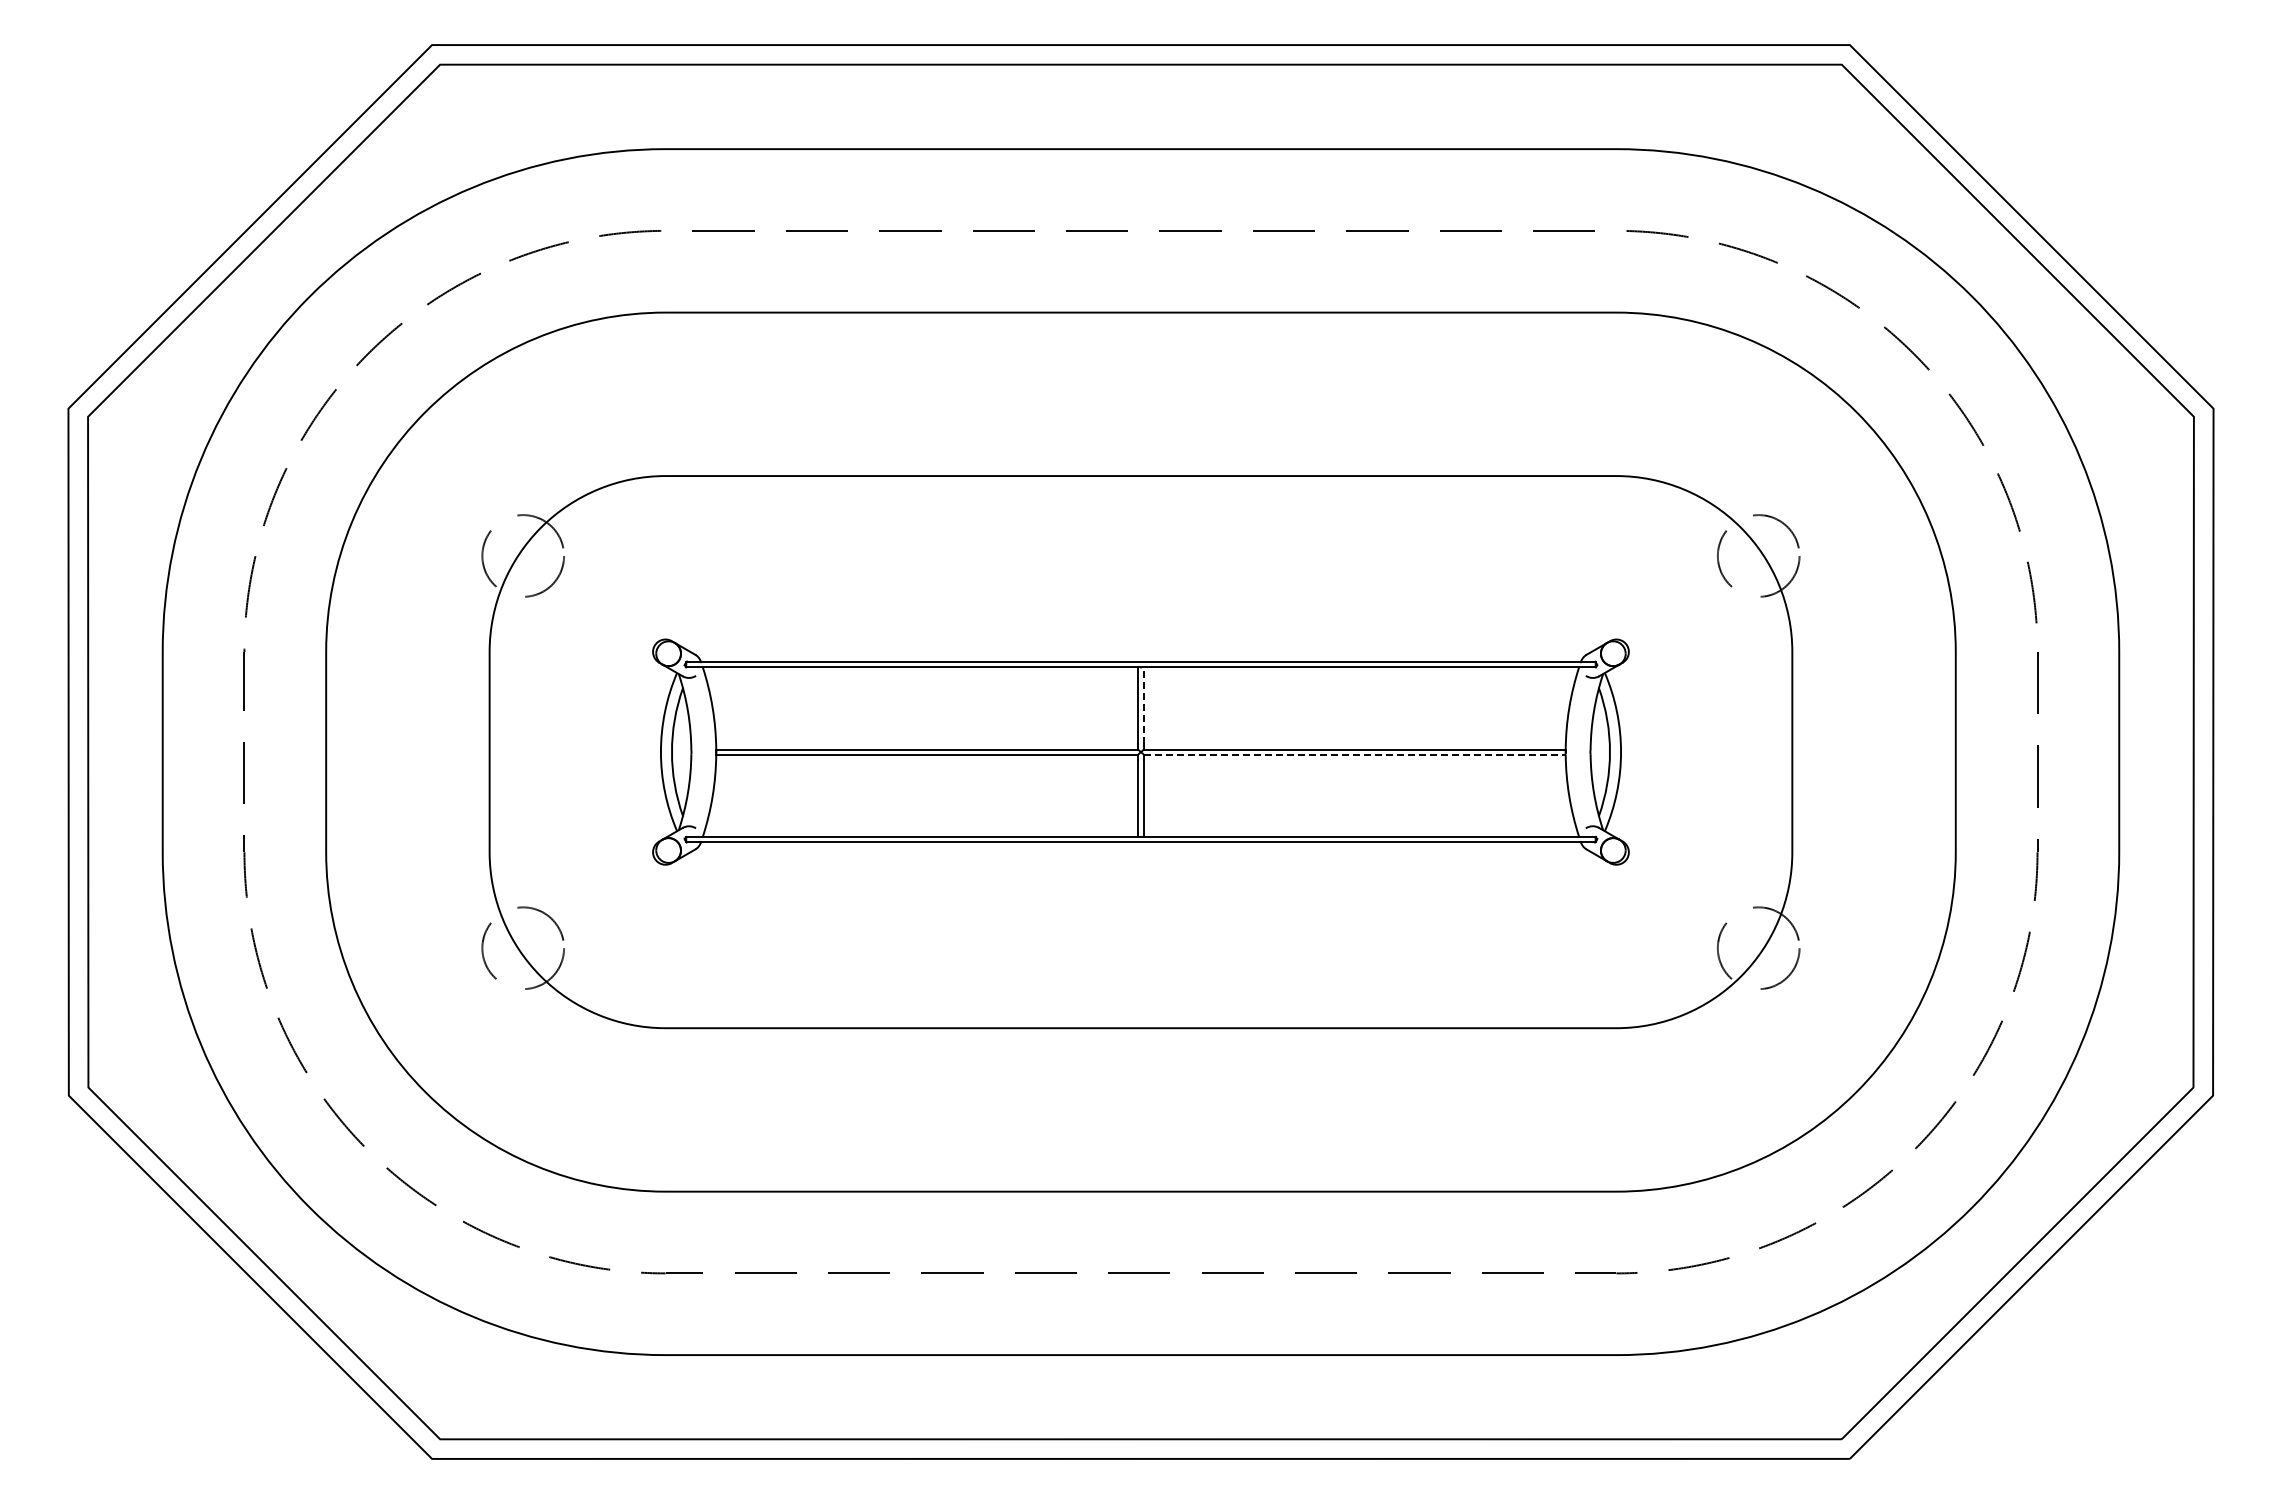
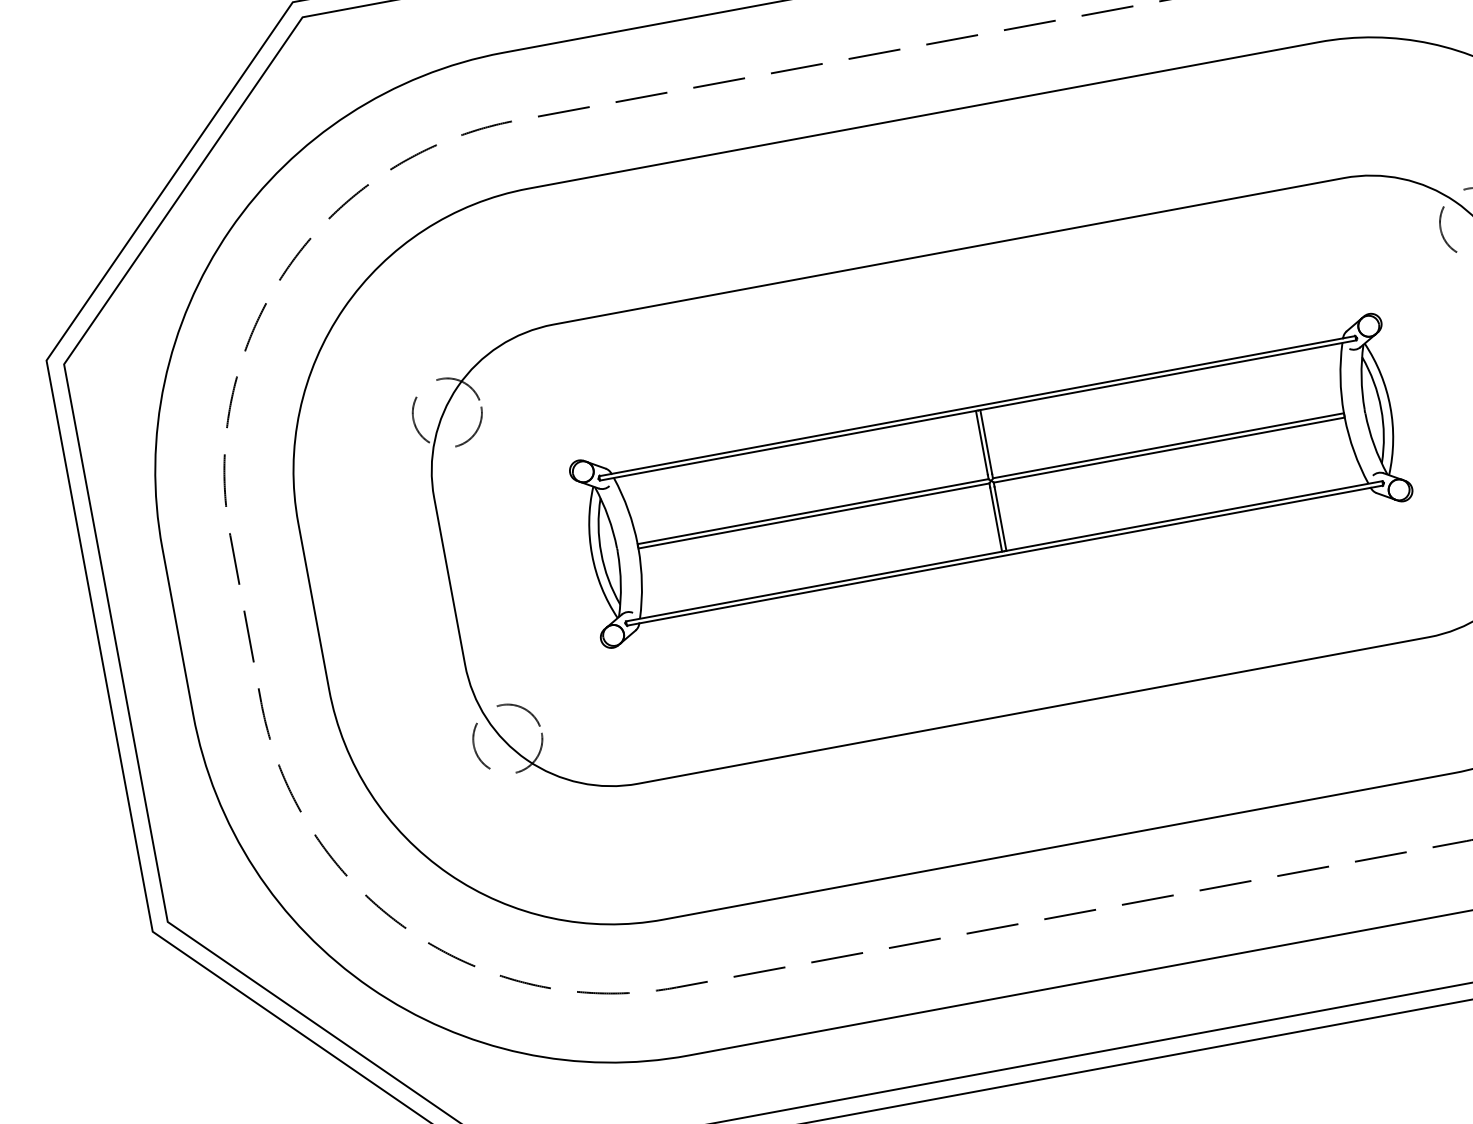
line: (1143, 705) -> (986, 441), dashed -> solid
line: (1355, 754) -> (1169, 449), dashed -> solid

